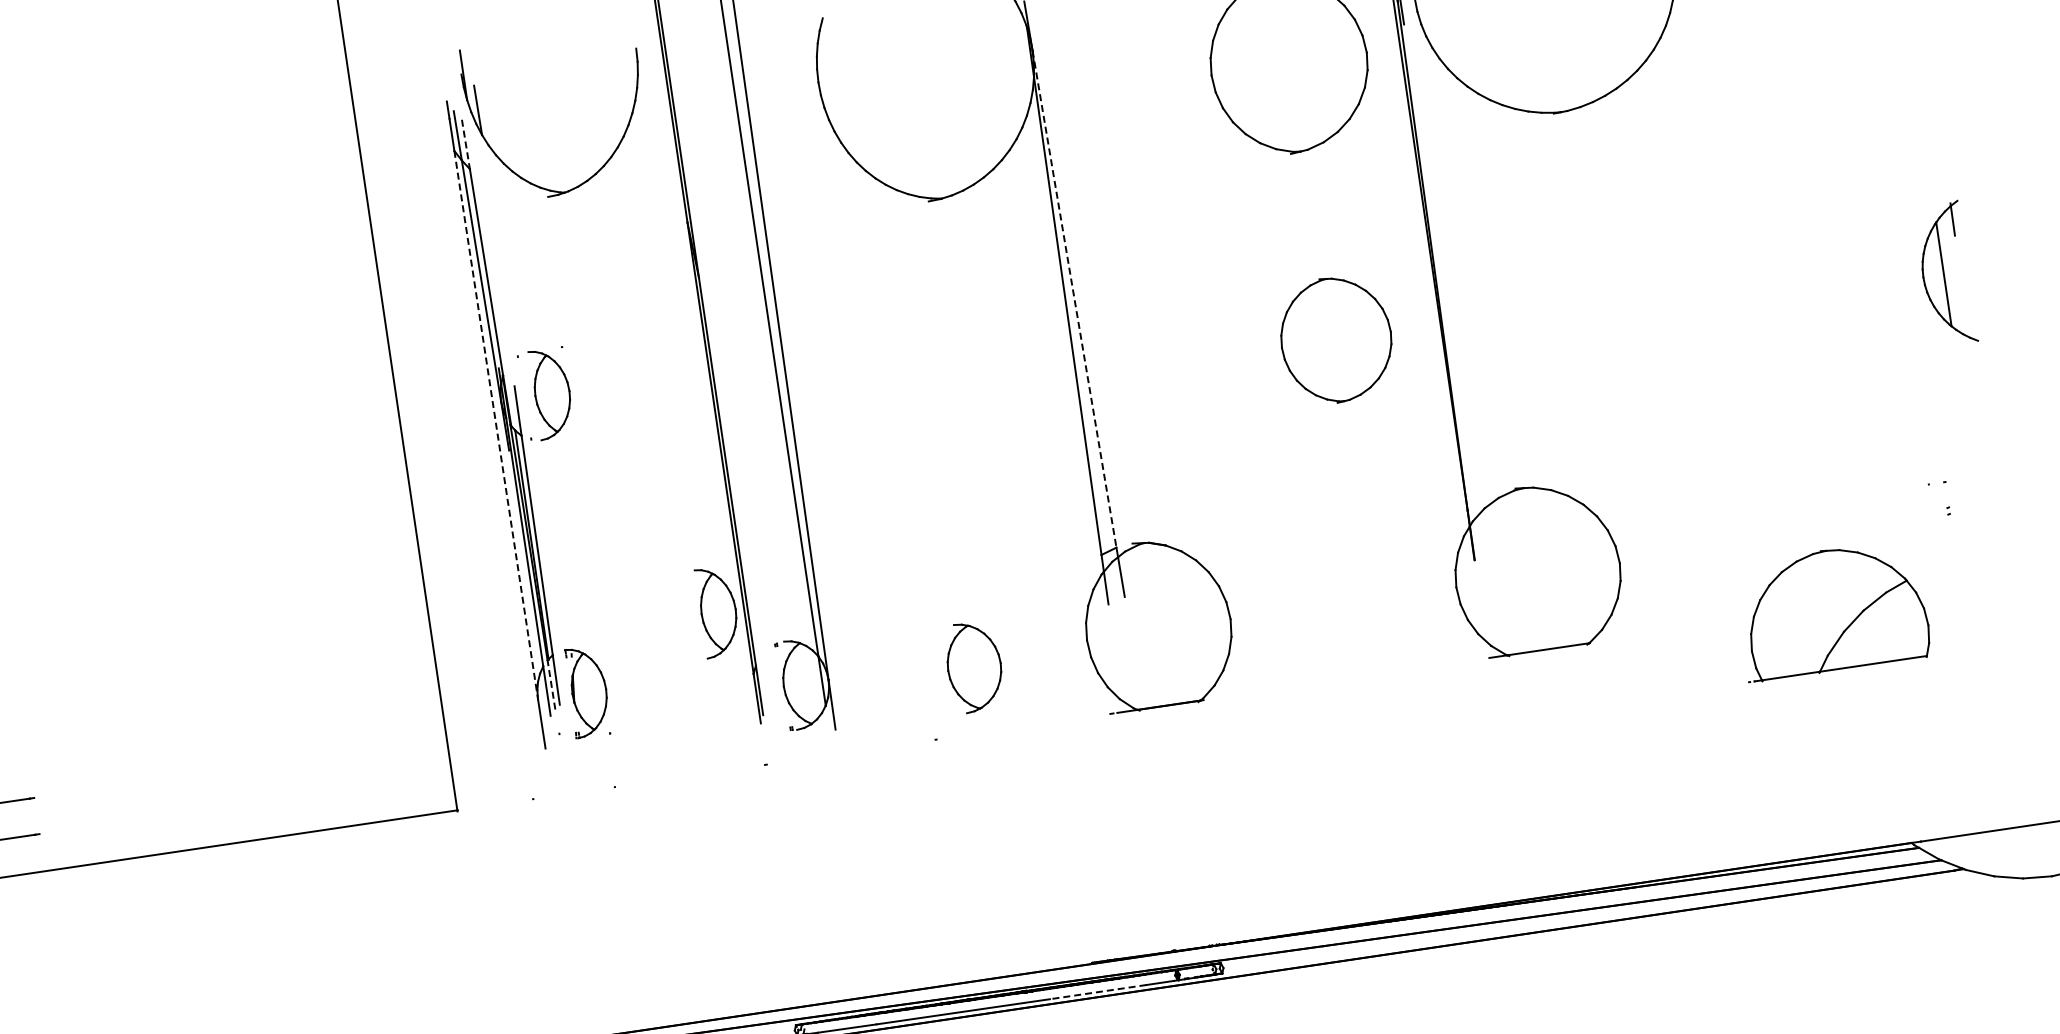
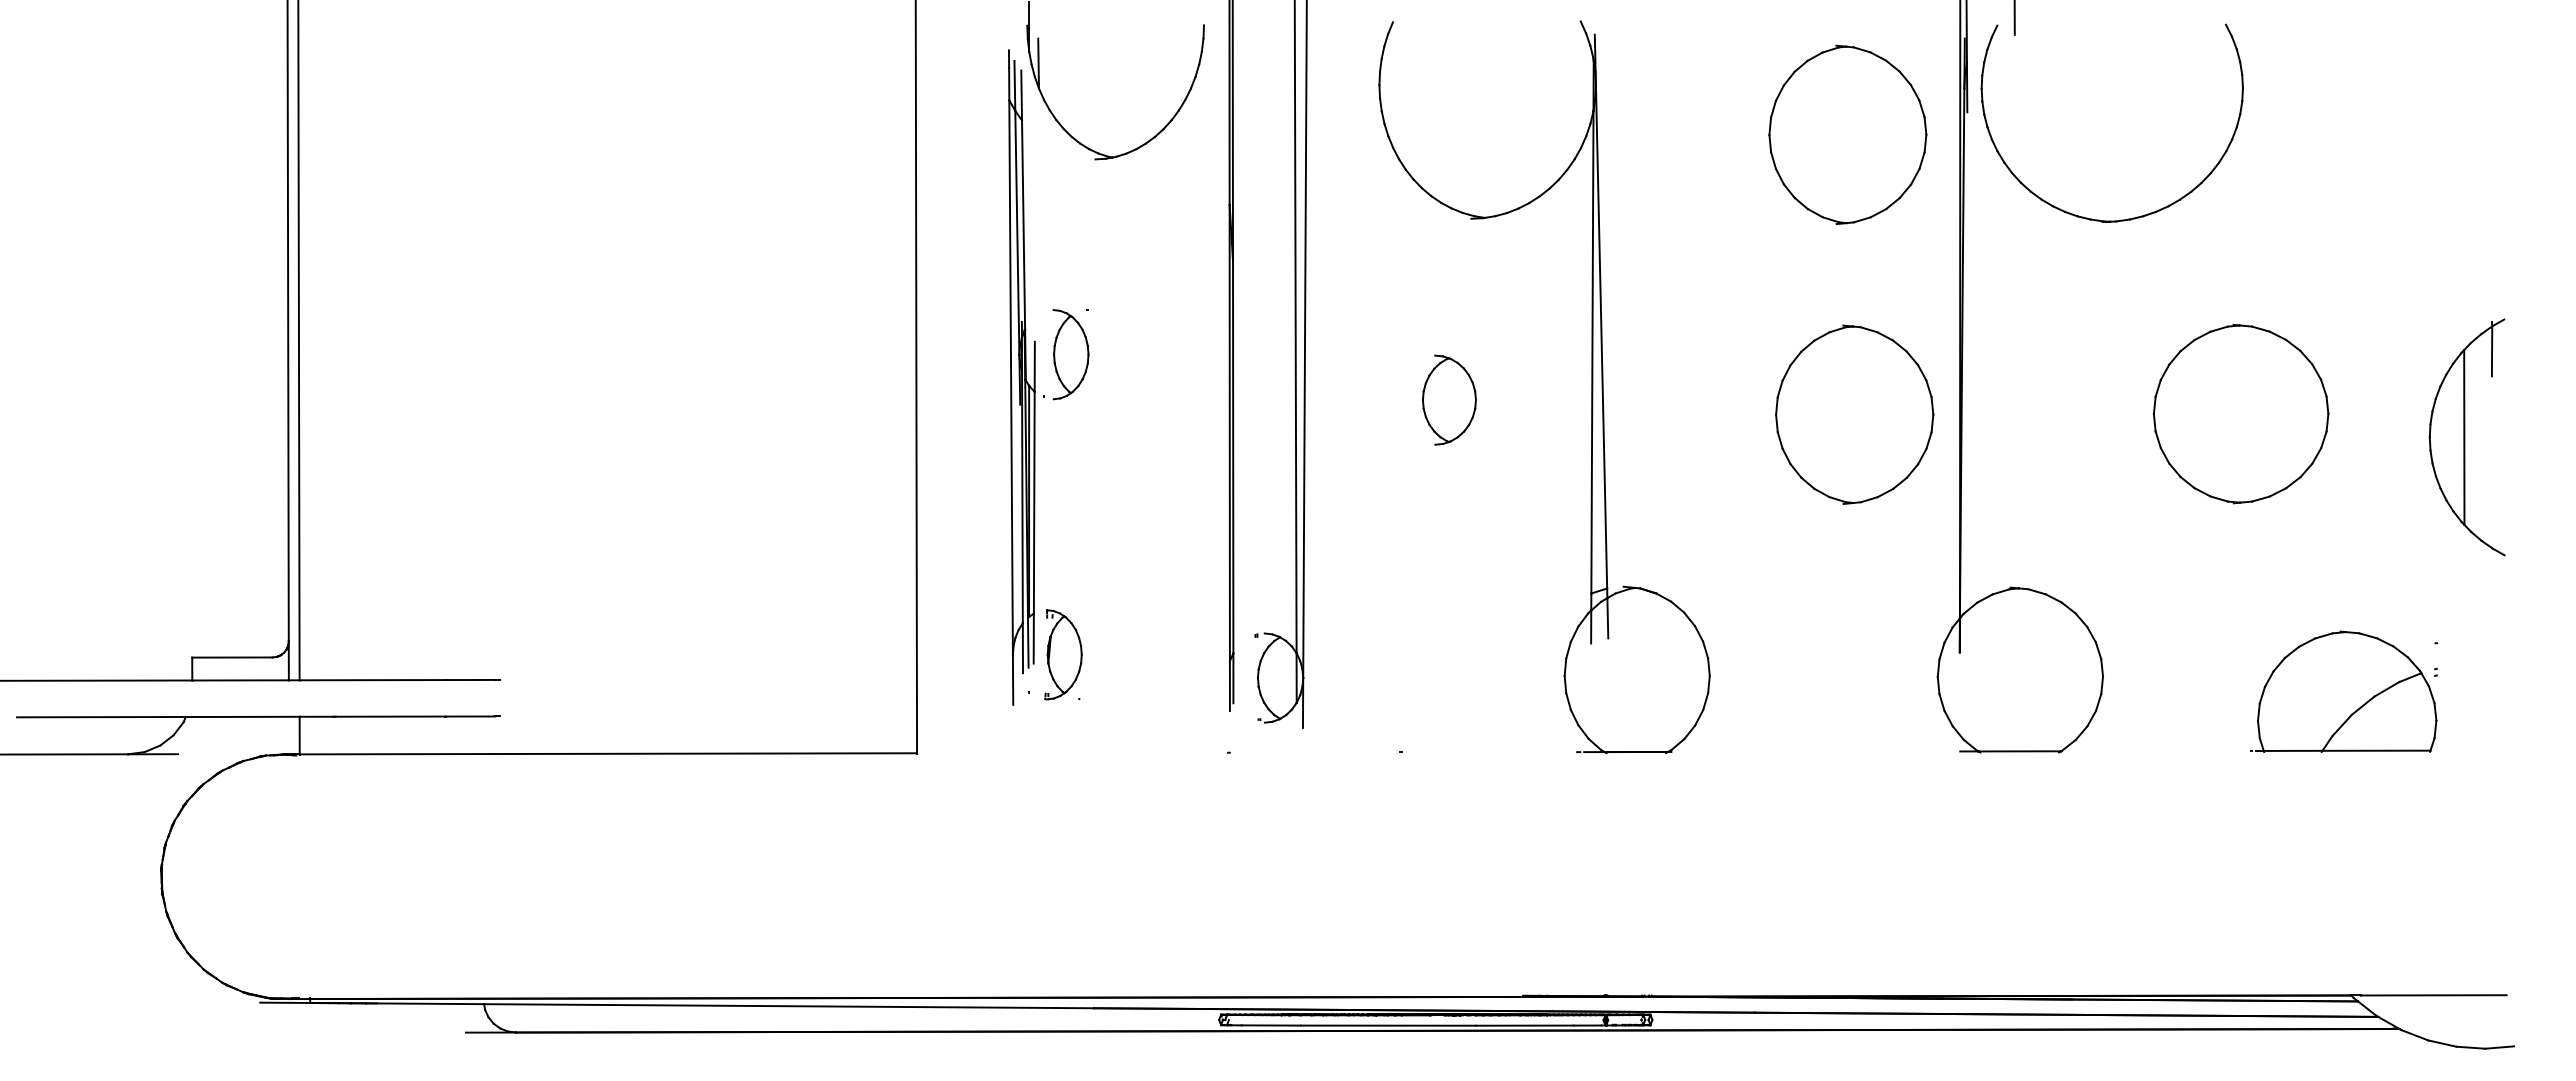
line: (465, 144) -> (1021, 95), dashed -> solid
part: (1944, 274) -> (2466, 437), size x1.67
part: (1719, 283) -> (2241, 414), added
line: (1074, 299) -> (1601, 336), dashed -> solid
part: (1336, 339) -> (1854, 414), size x1.43
line: (496, 425) -> (1011, 378), dashed -> solid
part: (1832, 609) -> (2343, 691), moved
part: (717, 611) -> (1203, 594), removed
part: (974, 666) -> (1449, 399), moved
line: (551, 684) -> (1028, 642), dashed -> solid
line: (1097, 992) -> (1524, 1025), dashed -> solid

